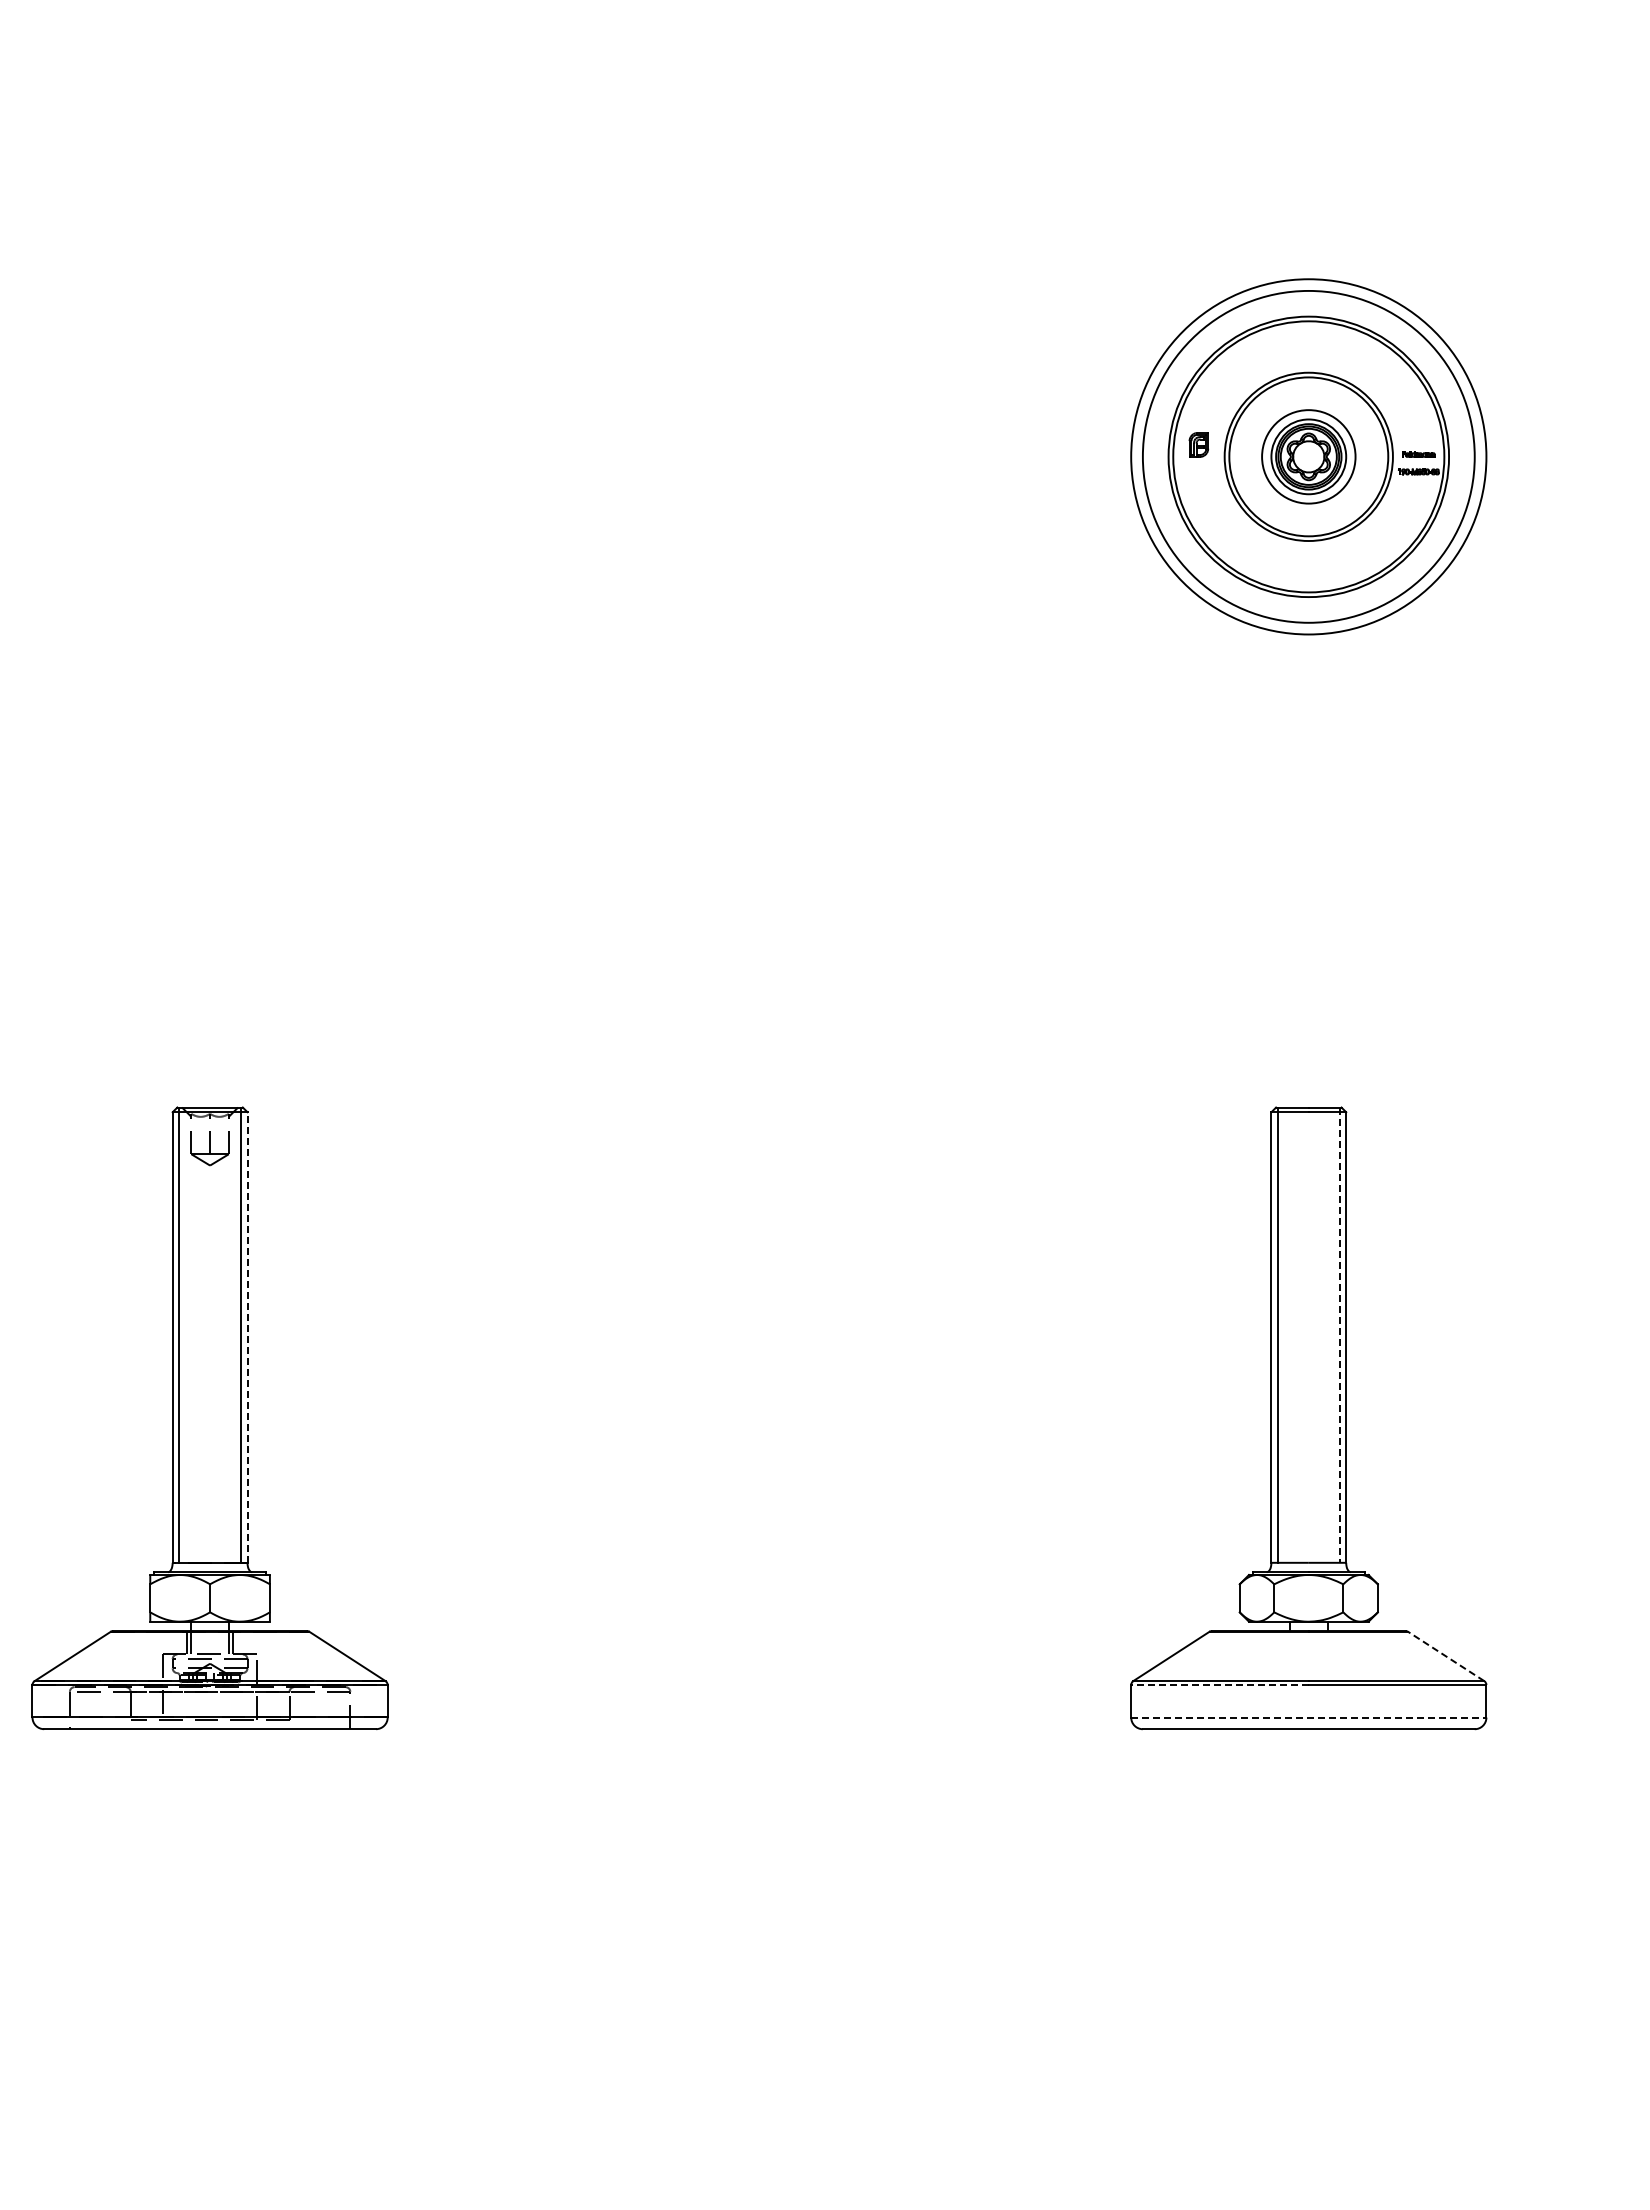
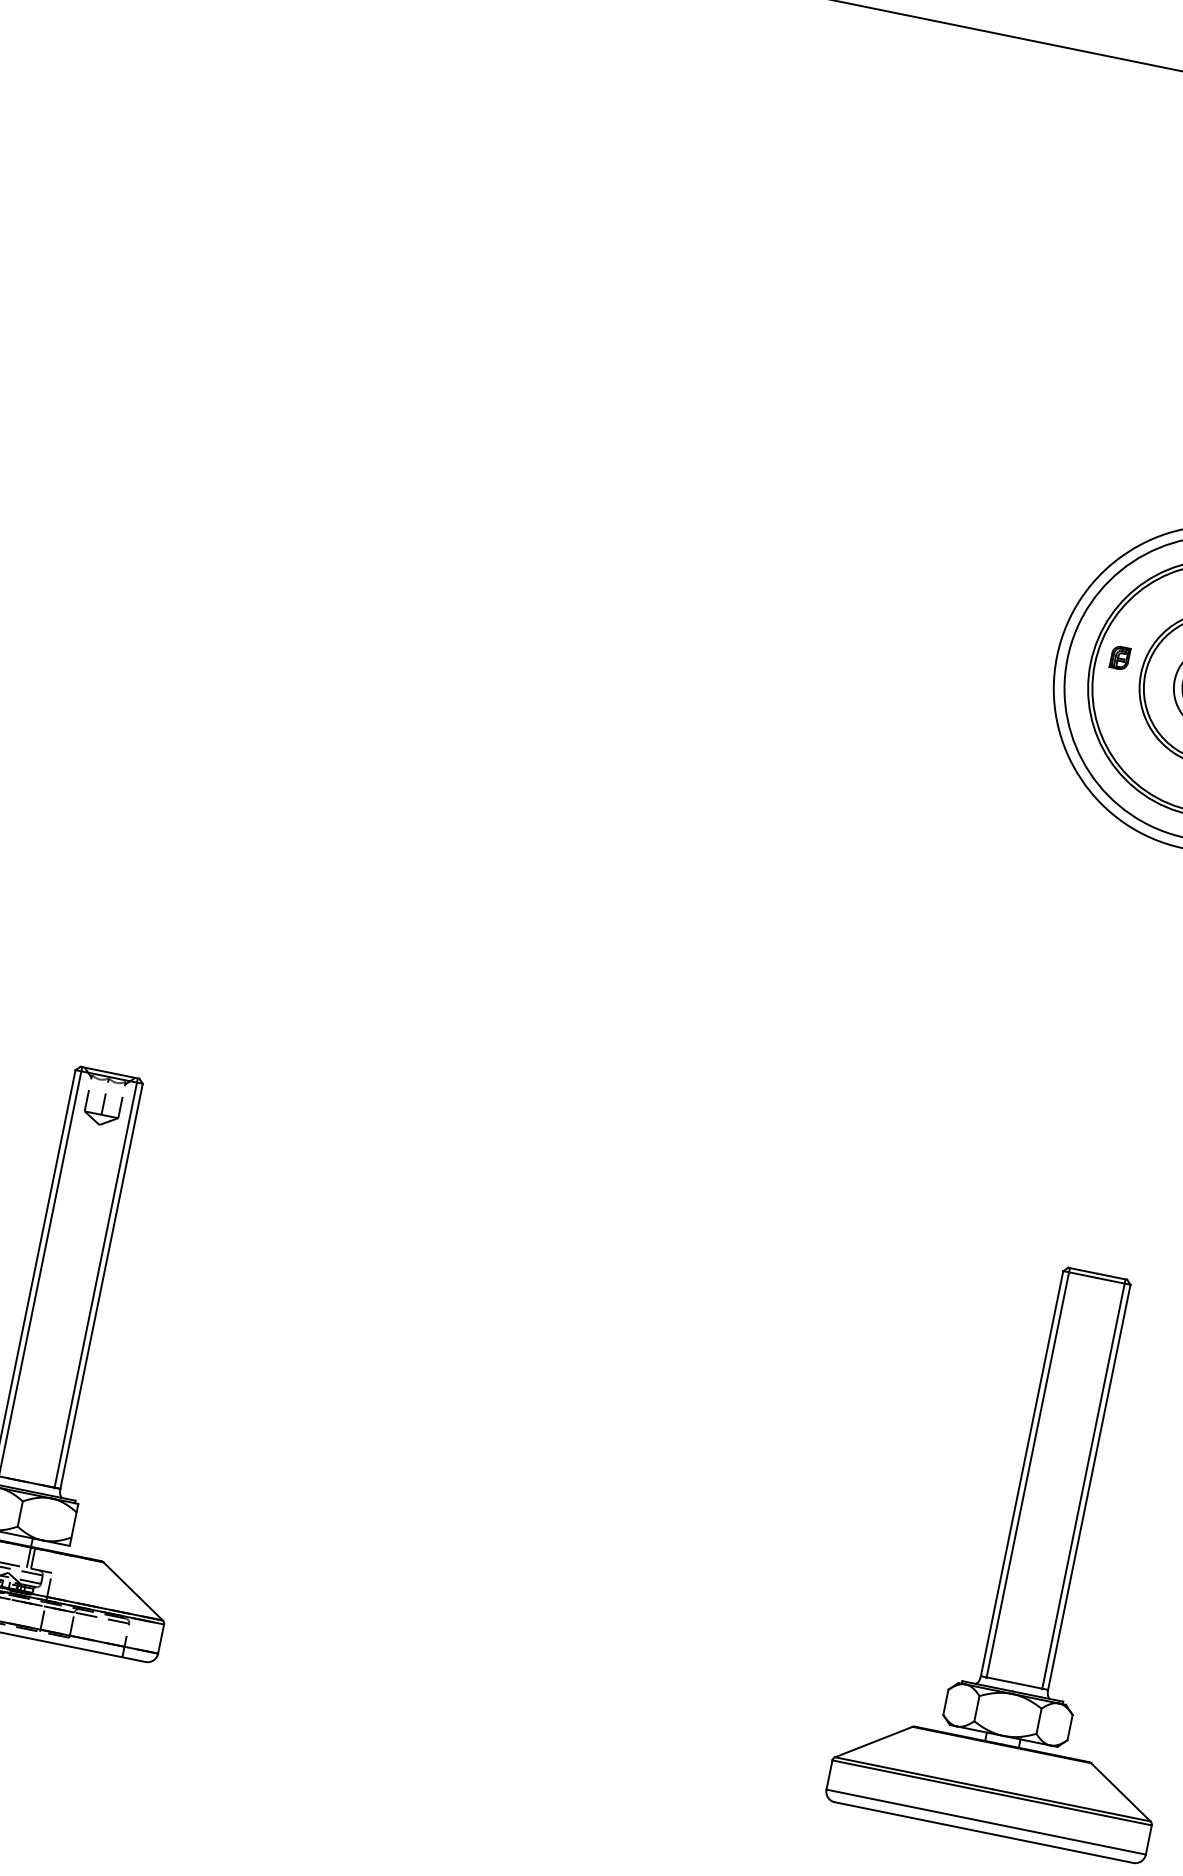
line: (1339, 1335) -> (1083, 1484), dashed -> solid
line: (247, 1336) -> (101, 1285), dashed -> solid
line: (1445, 1656) -> (1120, 1792), dashed -> solid
line: (1220, 1685) -> (912, 1777), dashed -> solid
line: (1308, 1717) -> (985, 1822), dashed -> solid

